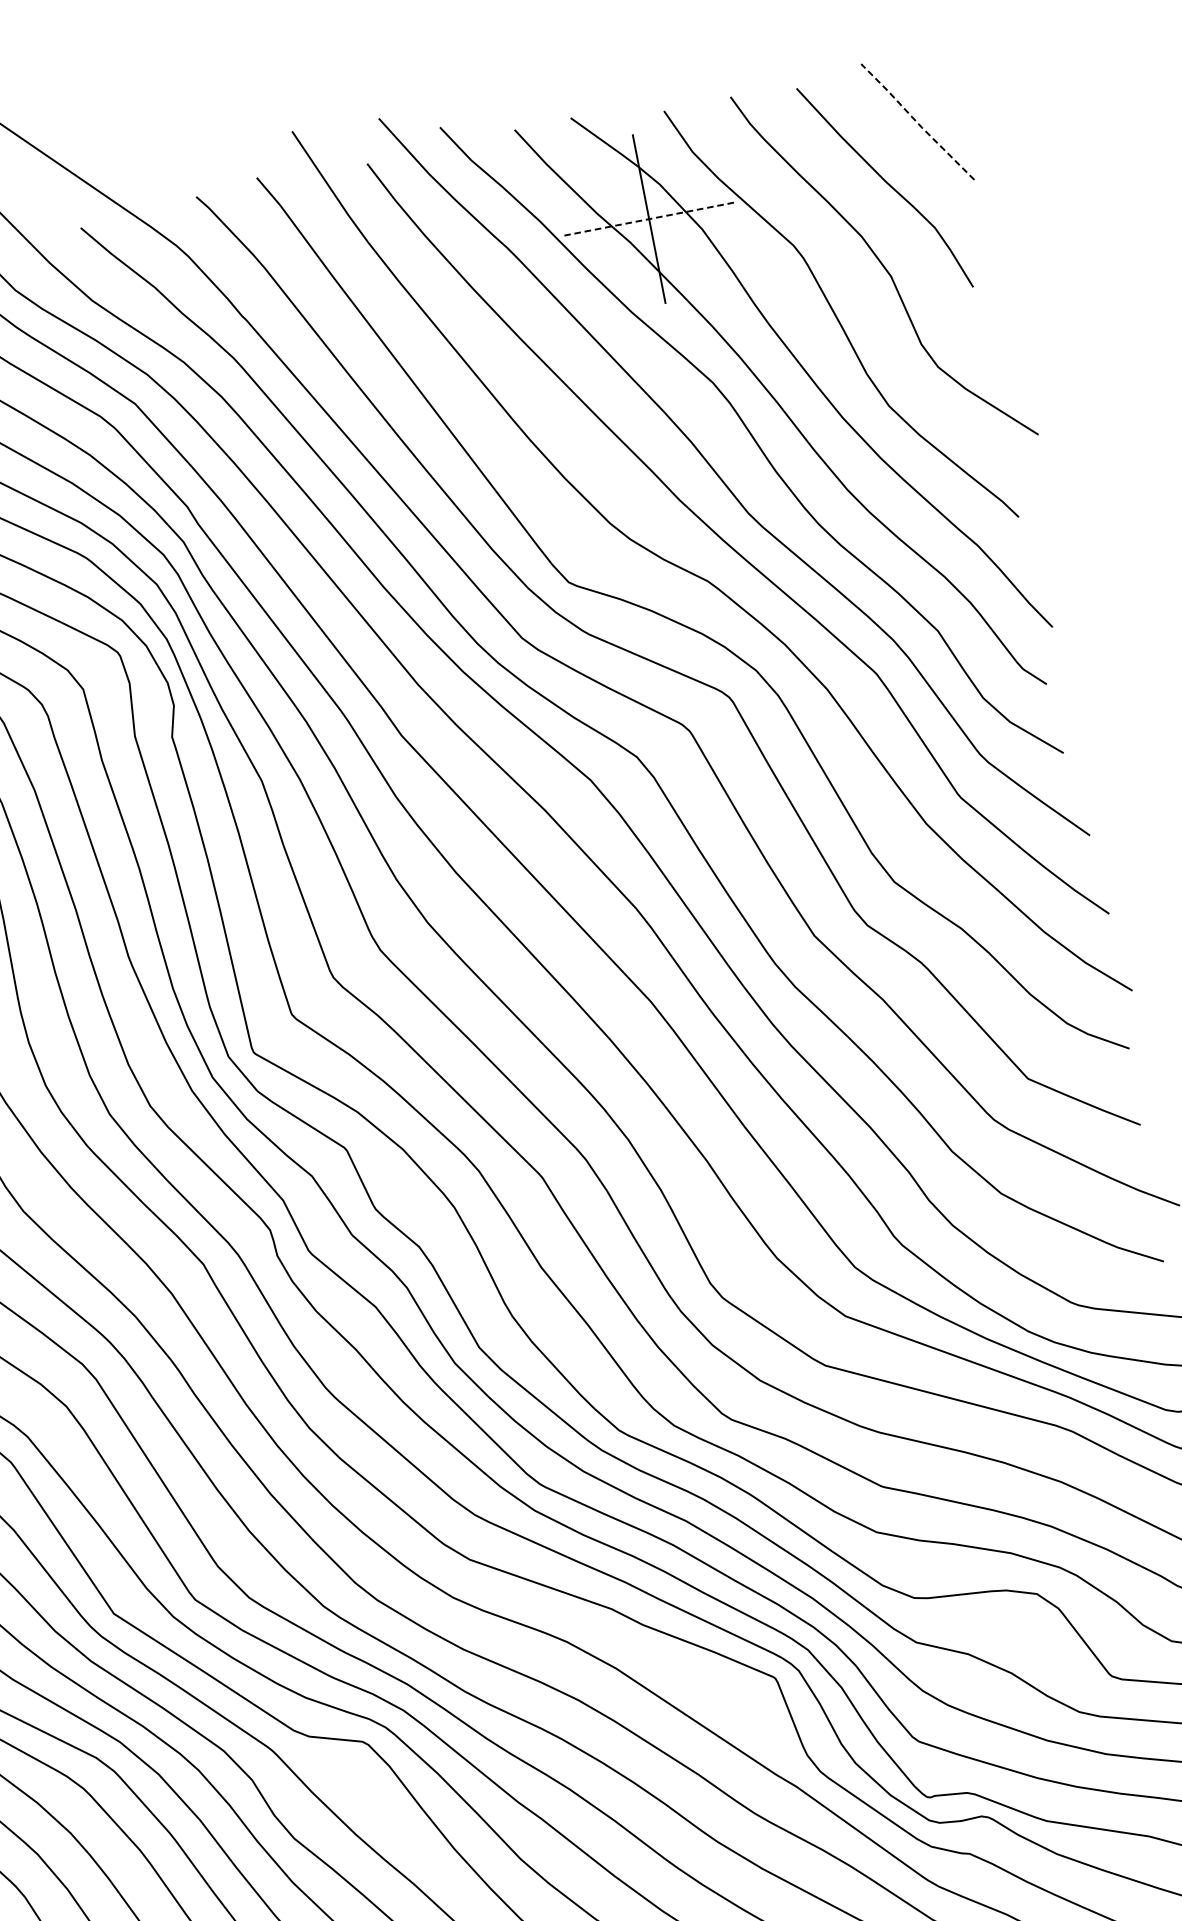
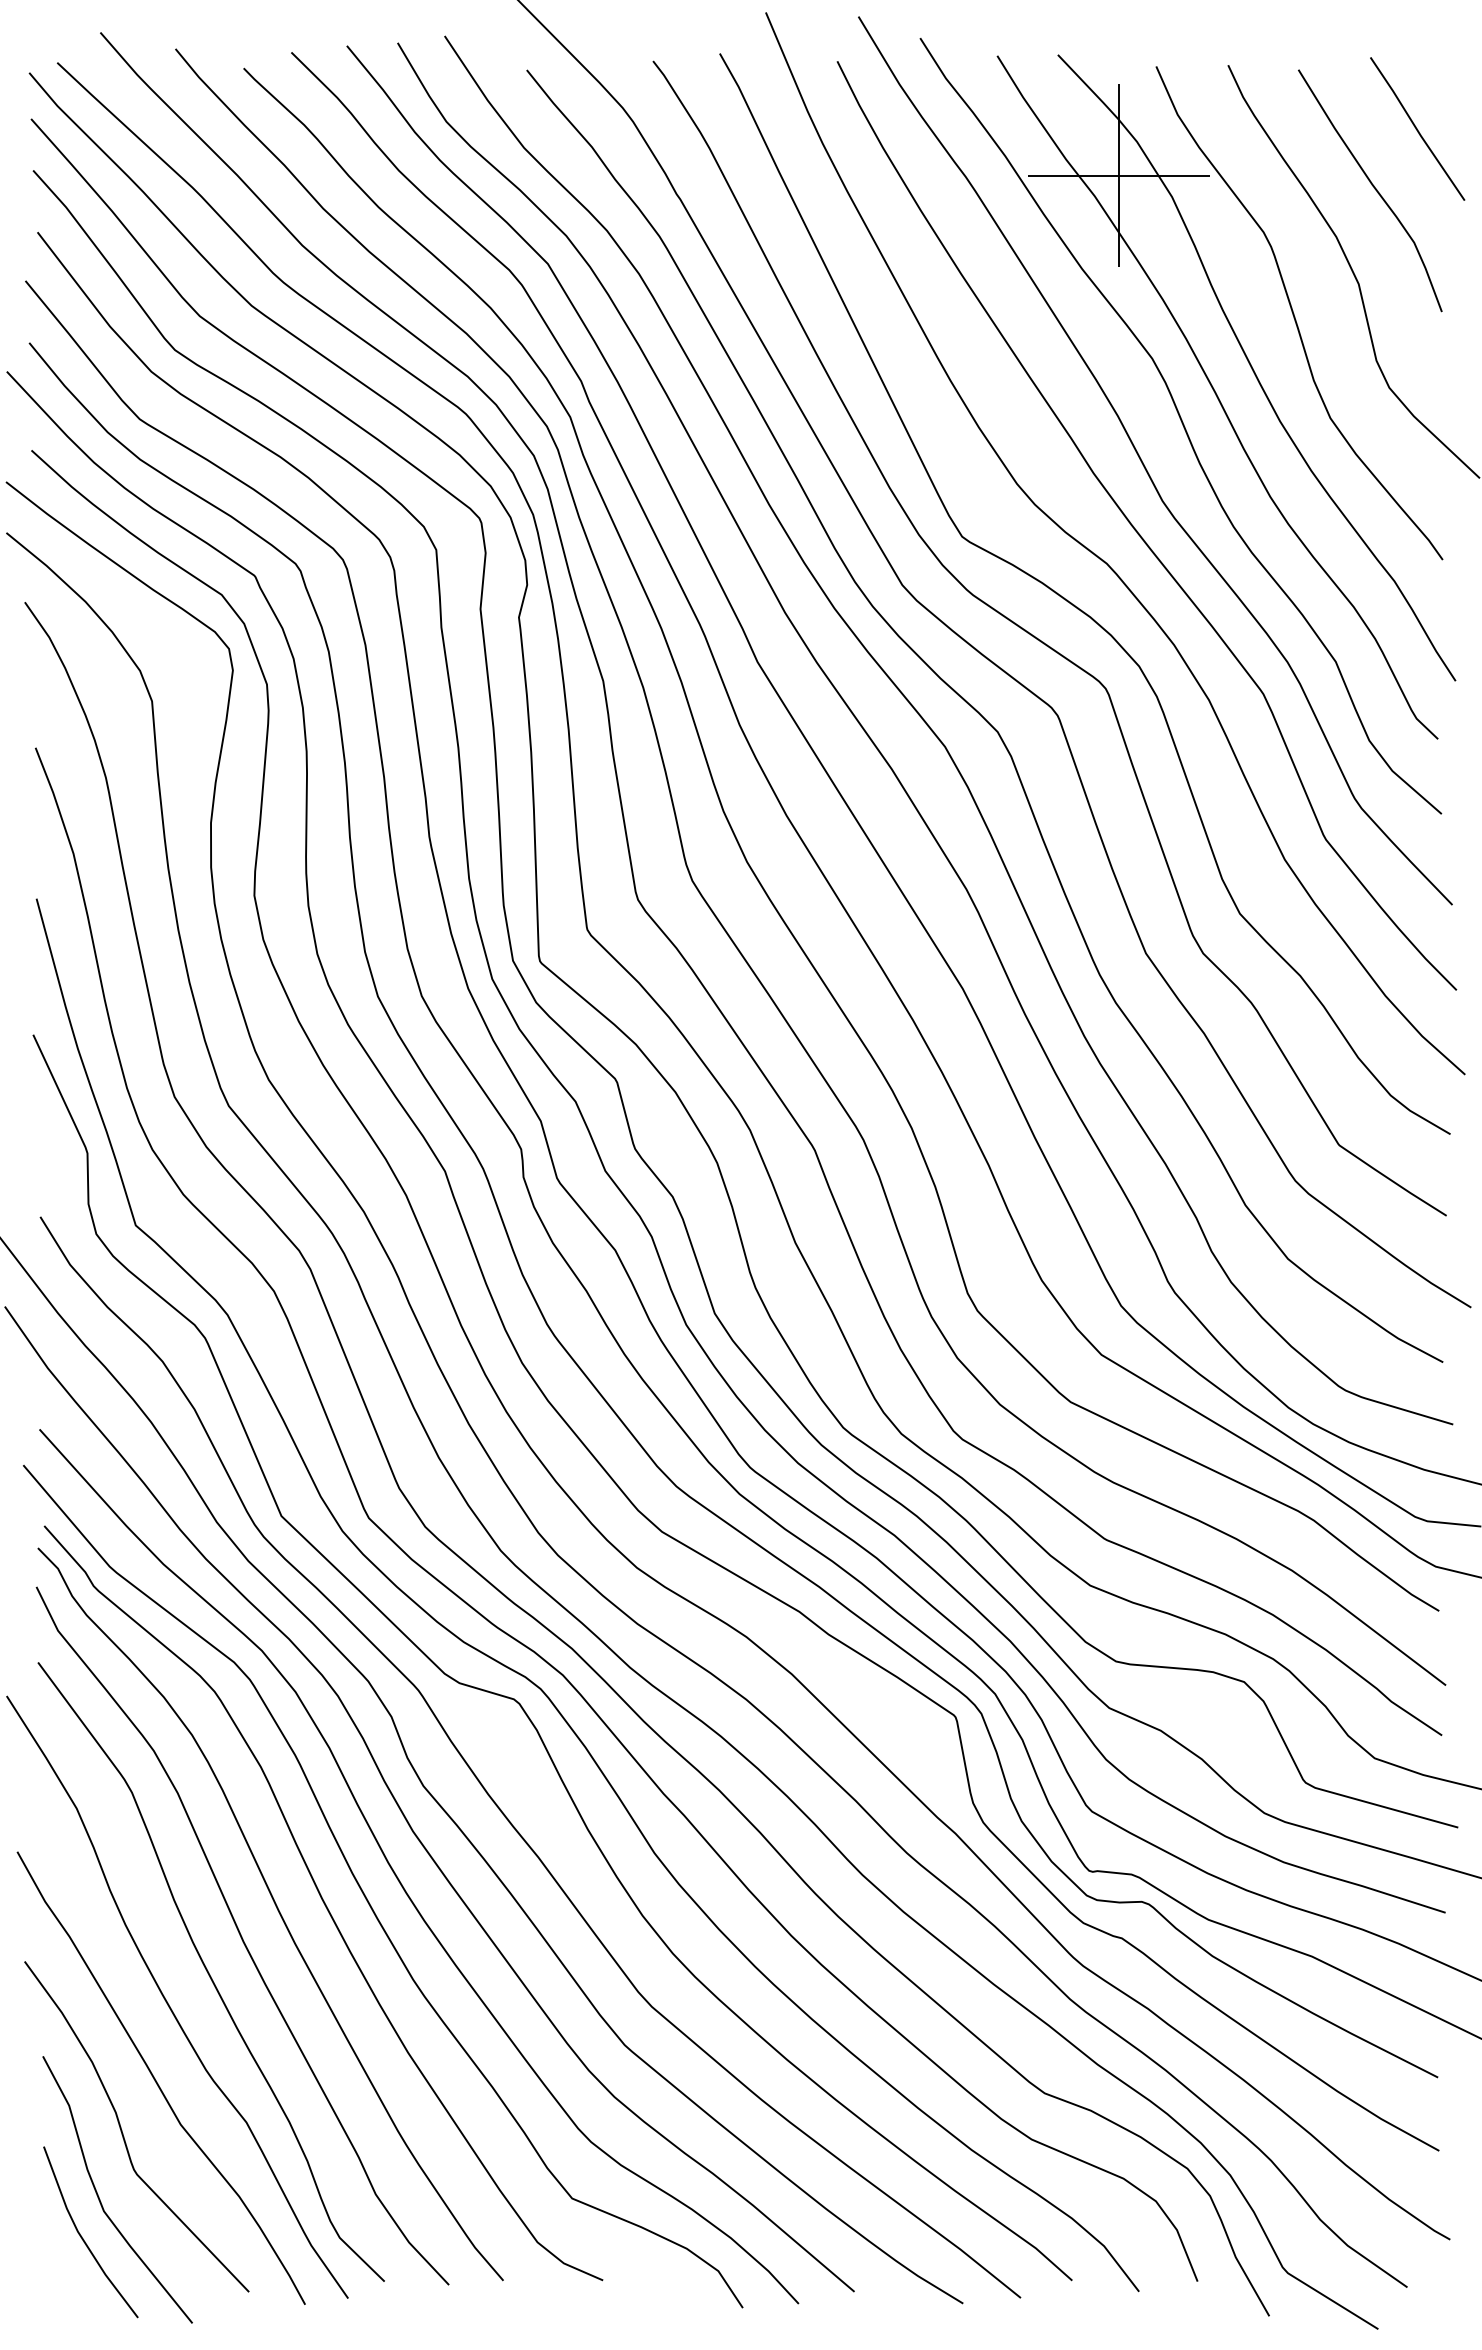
line: (916, 122) -> (1416, 129), dashed -> solid
line: (648, 219) -> (1118, 175), dashed -> solid

